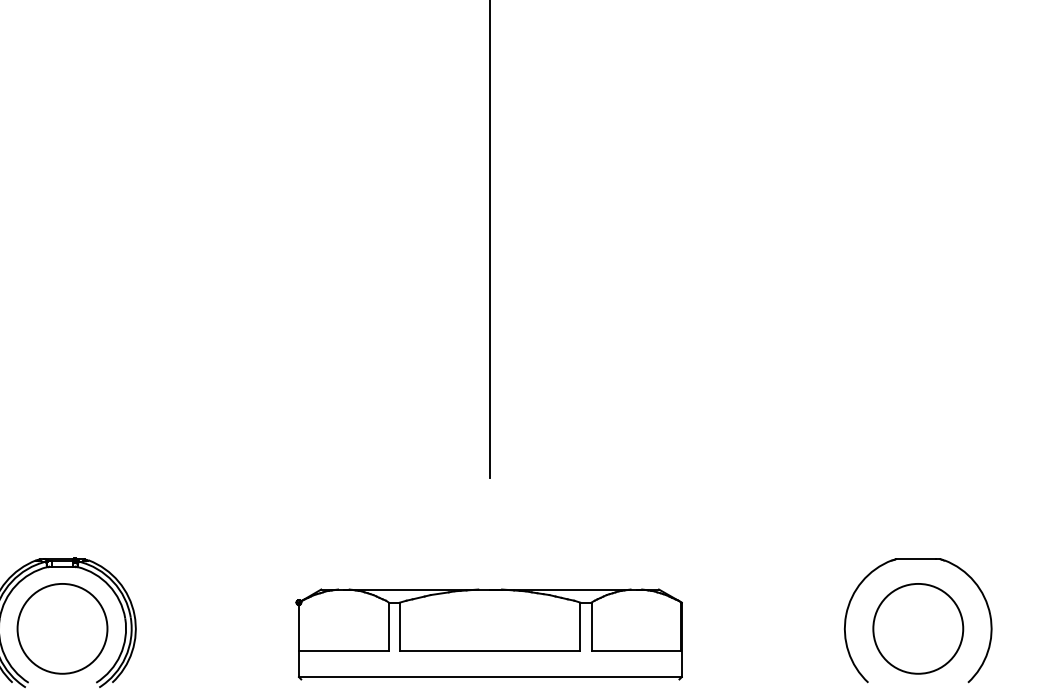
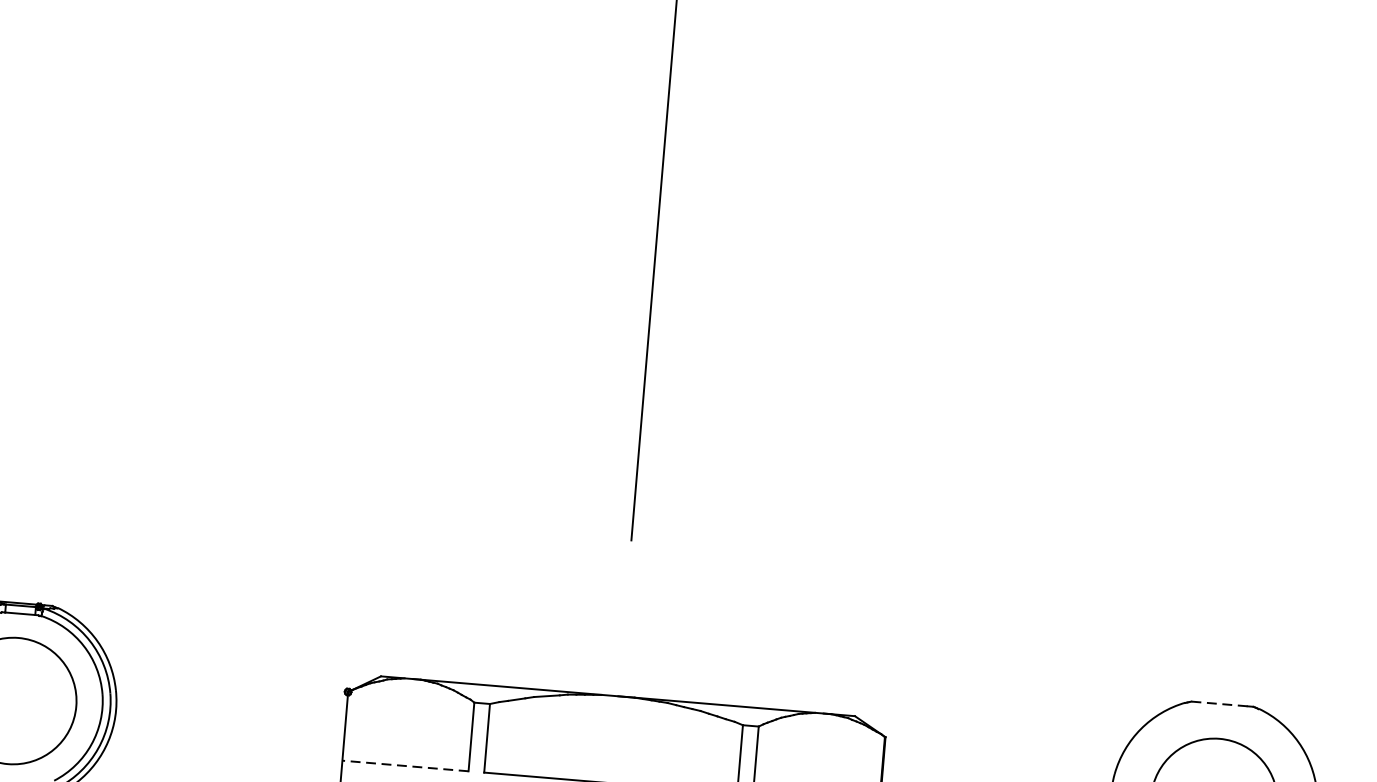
line: (915, 559) -> (1218, 704), solid -> dashed
line: (343, 651) -> (404, 765), solid -> dashed

